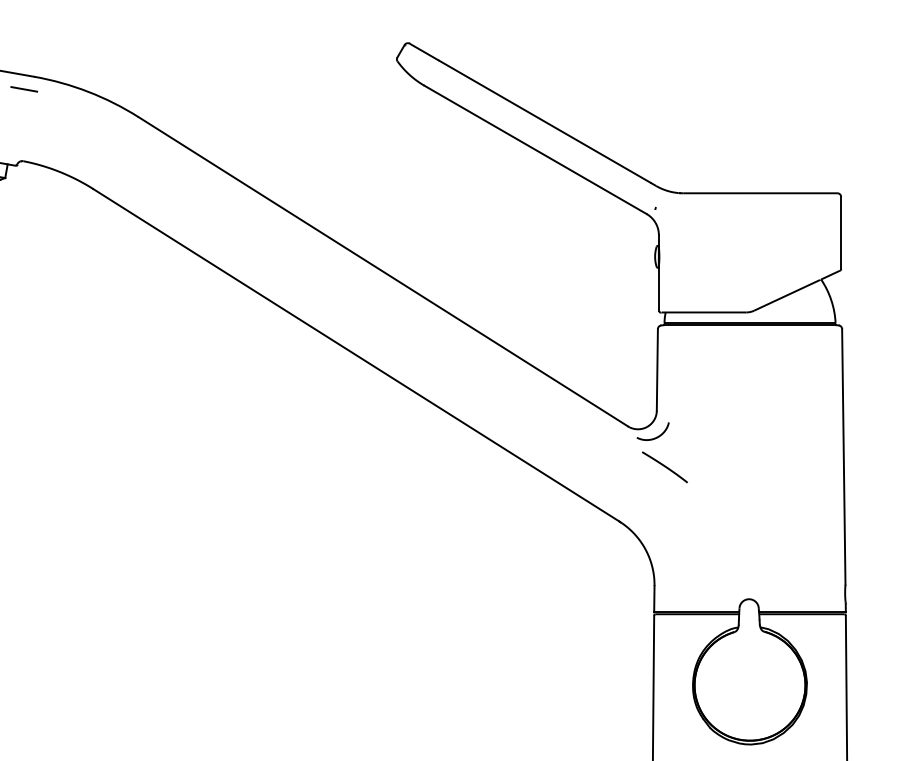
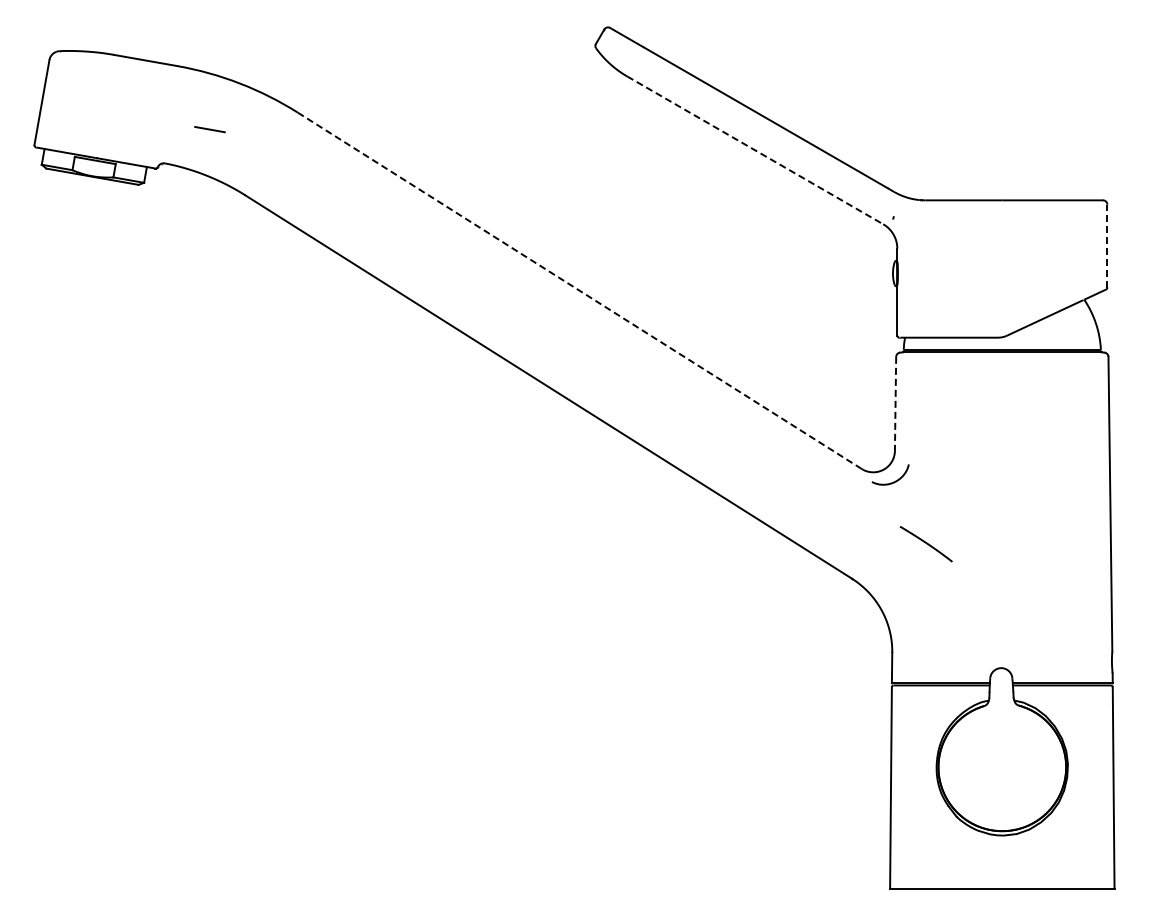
line: (23, 89) -> (209, 129), moved
line: (535, 150) -> (755, 150), solid -> dashed
line: (841, 232) -> (1107, 245), solid -> dashed
line: (383, 271) -> (579, 290), solid -> dashed
line: (657, 370) -> (895, 404), solid -> dashed
line: (664, 466) -> (925, 543), moved

